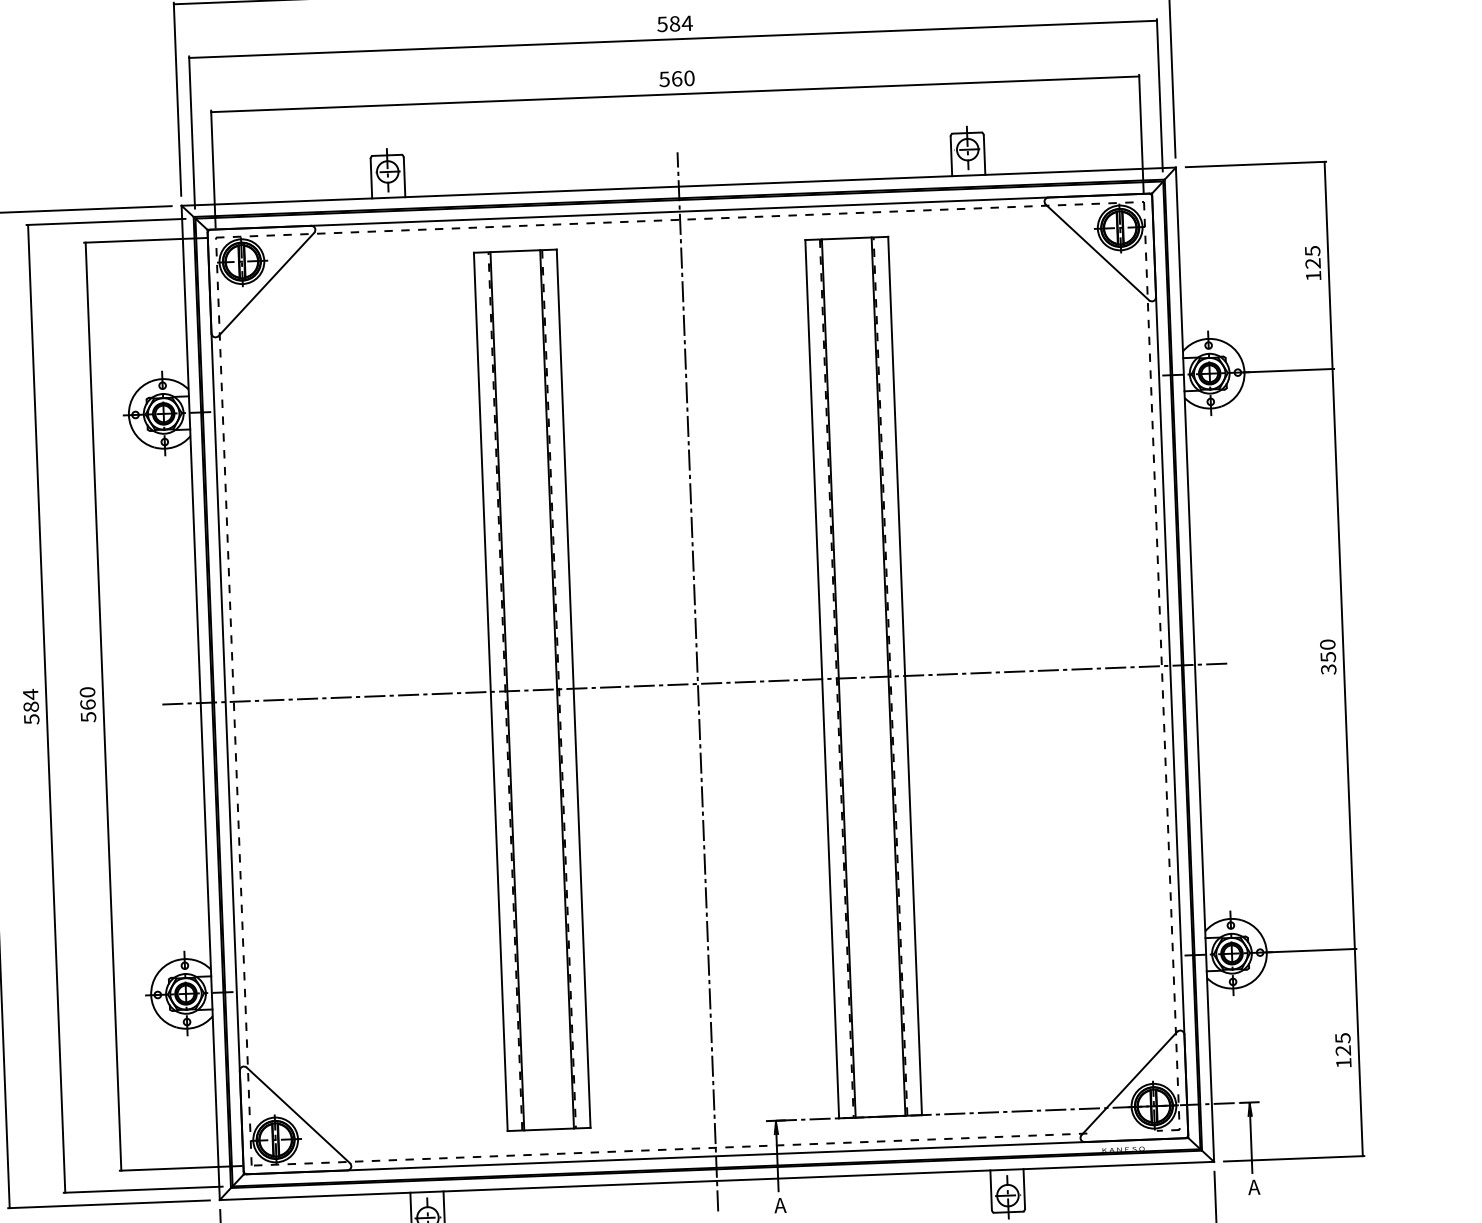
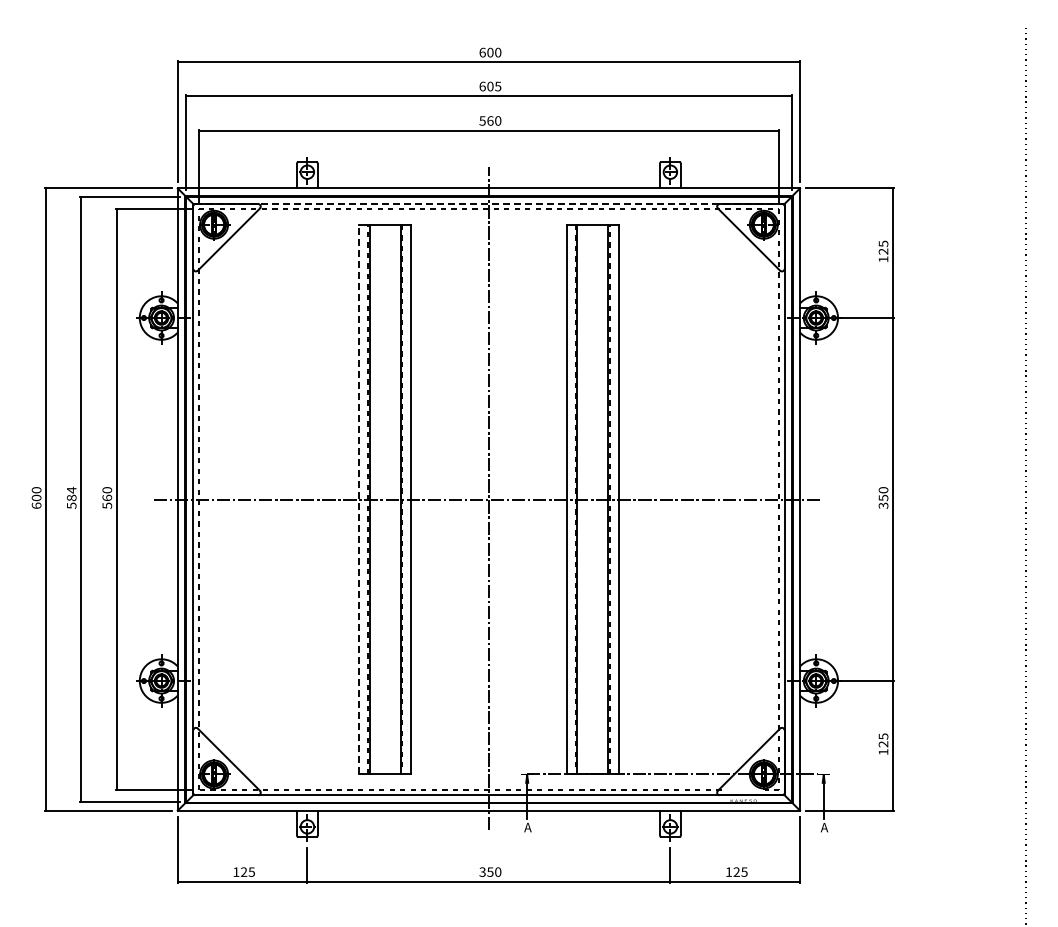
text: (675, 23) -> (490, 86), 584 -> 605
line: (679, 212) -> (488, 204), solid -> dashed
line: (491, 691) -> (359, 499), solid -> dashed

